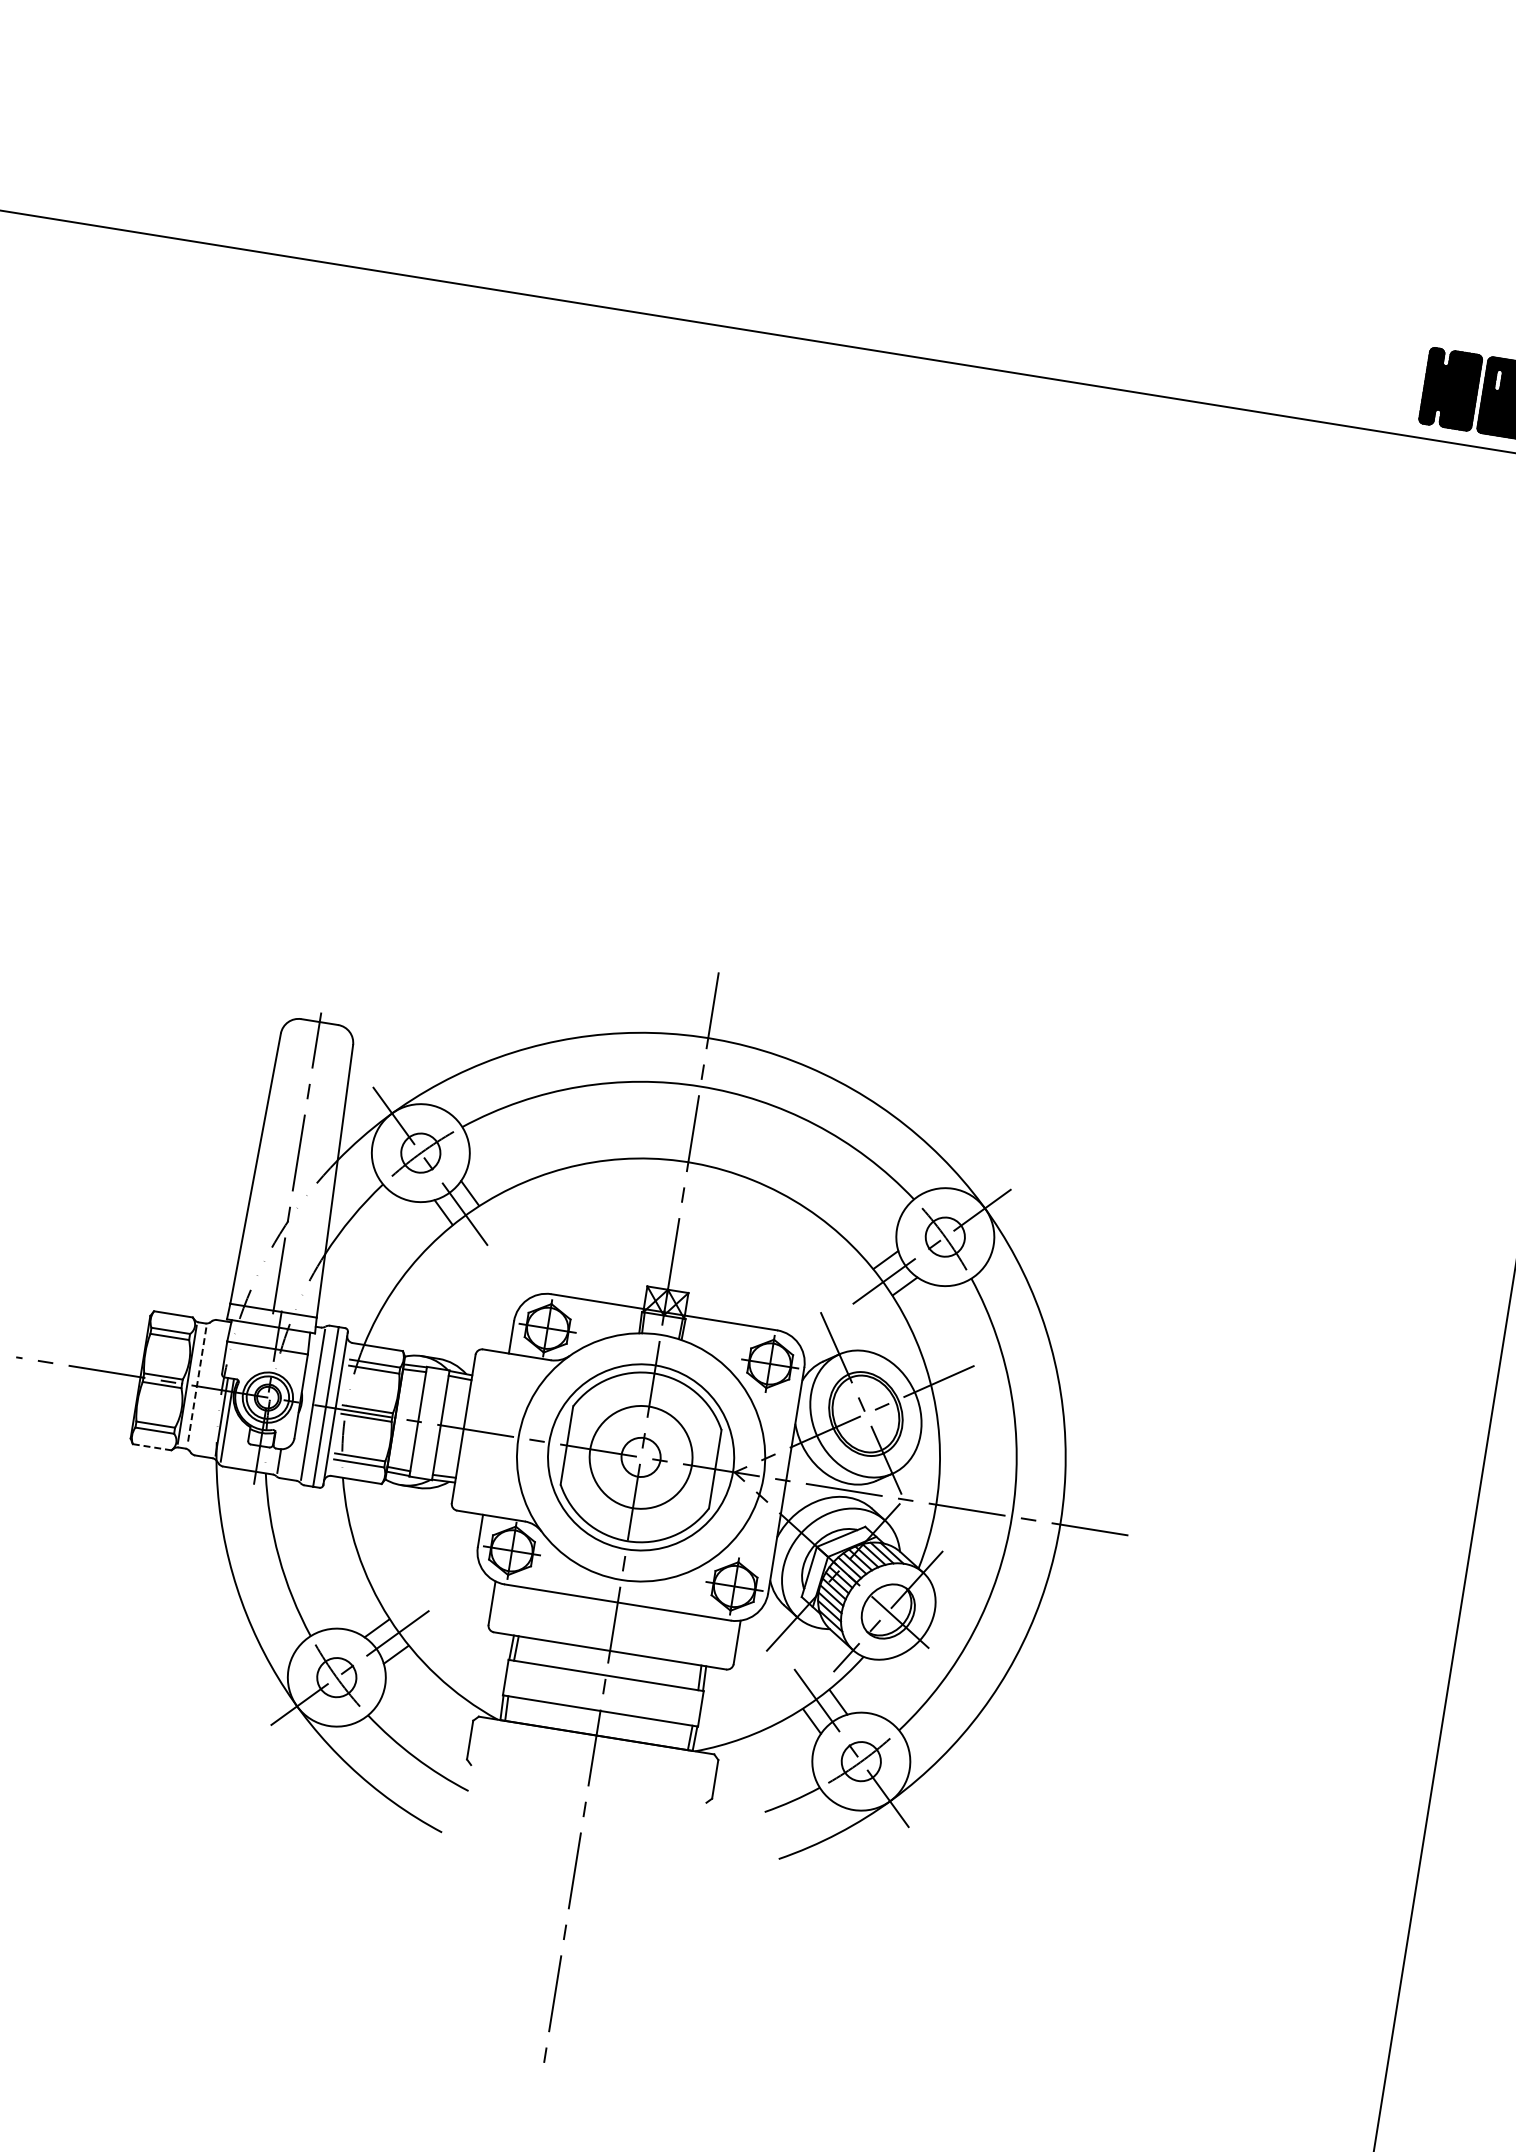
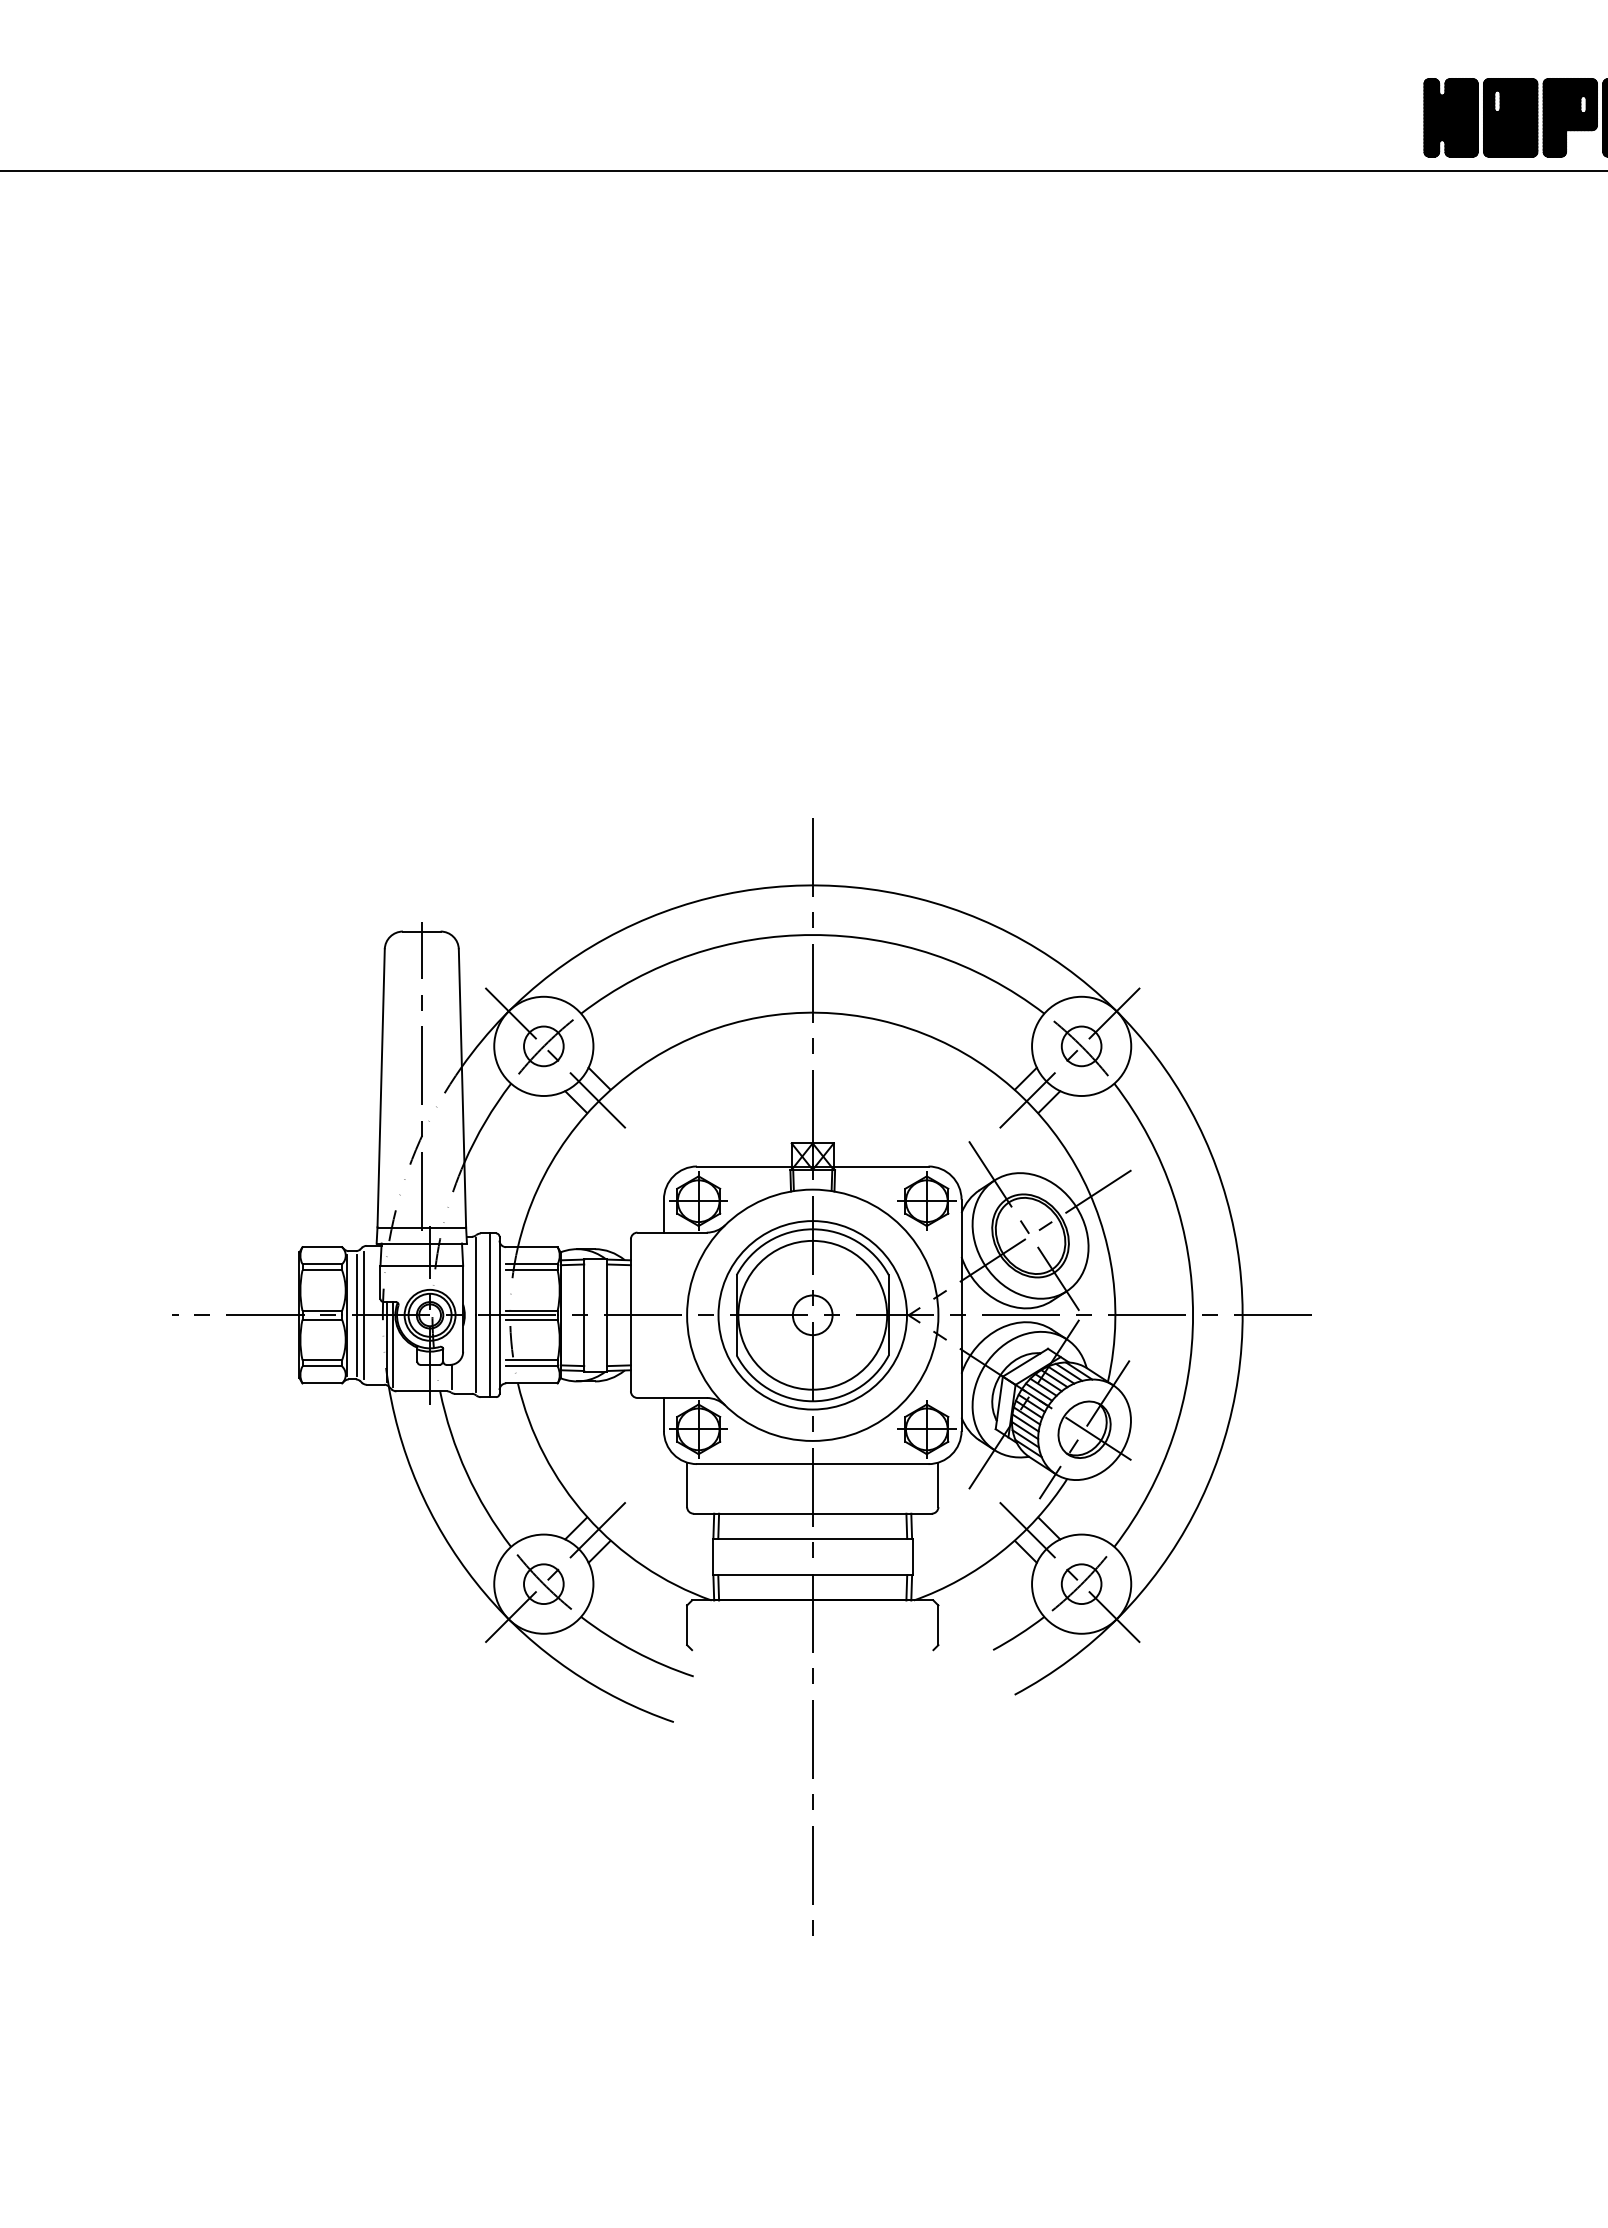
line: (197, 1386) -> (357, 1315), dashed -> solid
line: (203, 1386) -> (363, 1314), added
line: (152, 1447) -> (322, 1383), dashed -> solid
circle: (640, 1456) -> (812, 1314), size x1.43

